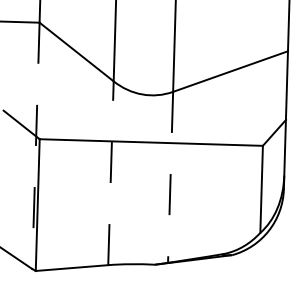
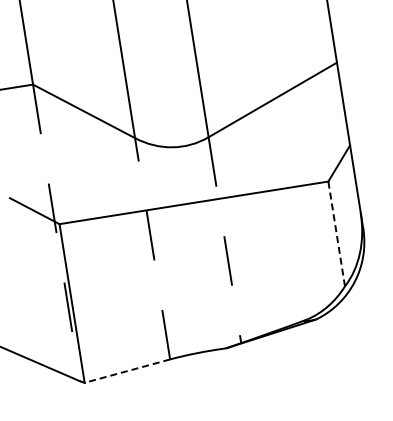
line: (261, 188) -> (336, 233), solid -> dashed
line: (71, 268) -> (126, 371), solid -> dashed

